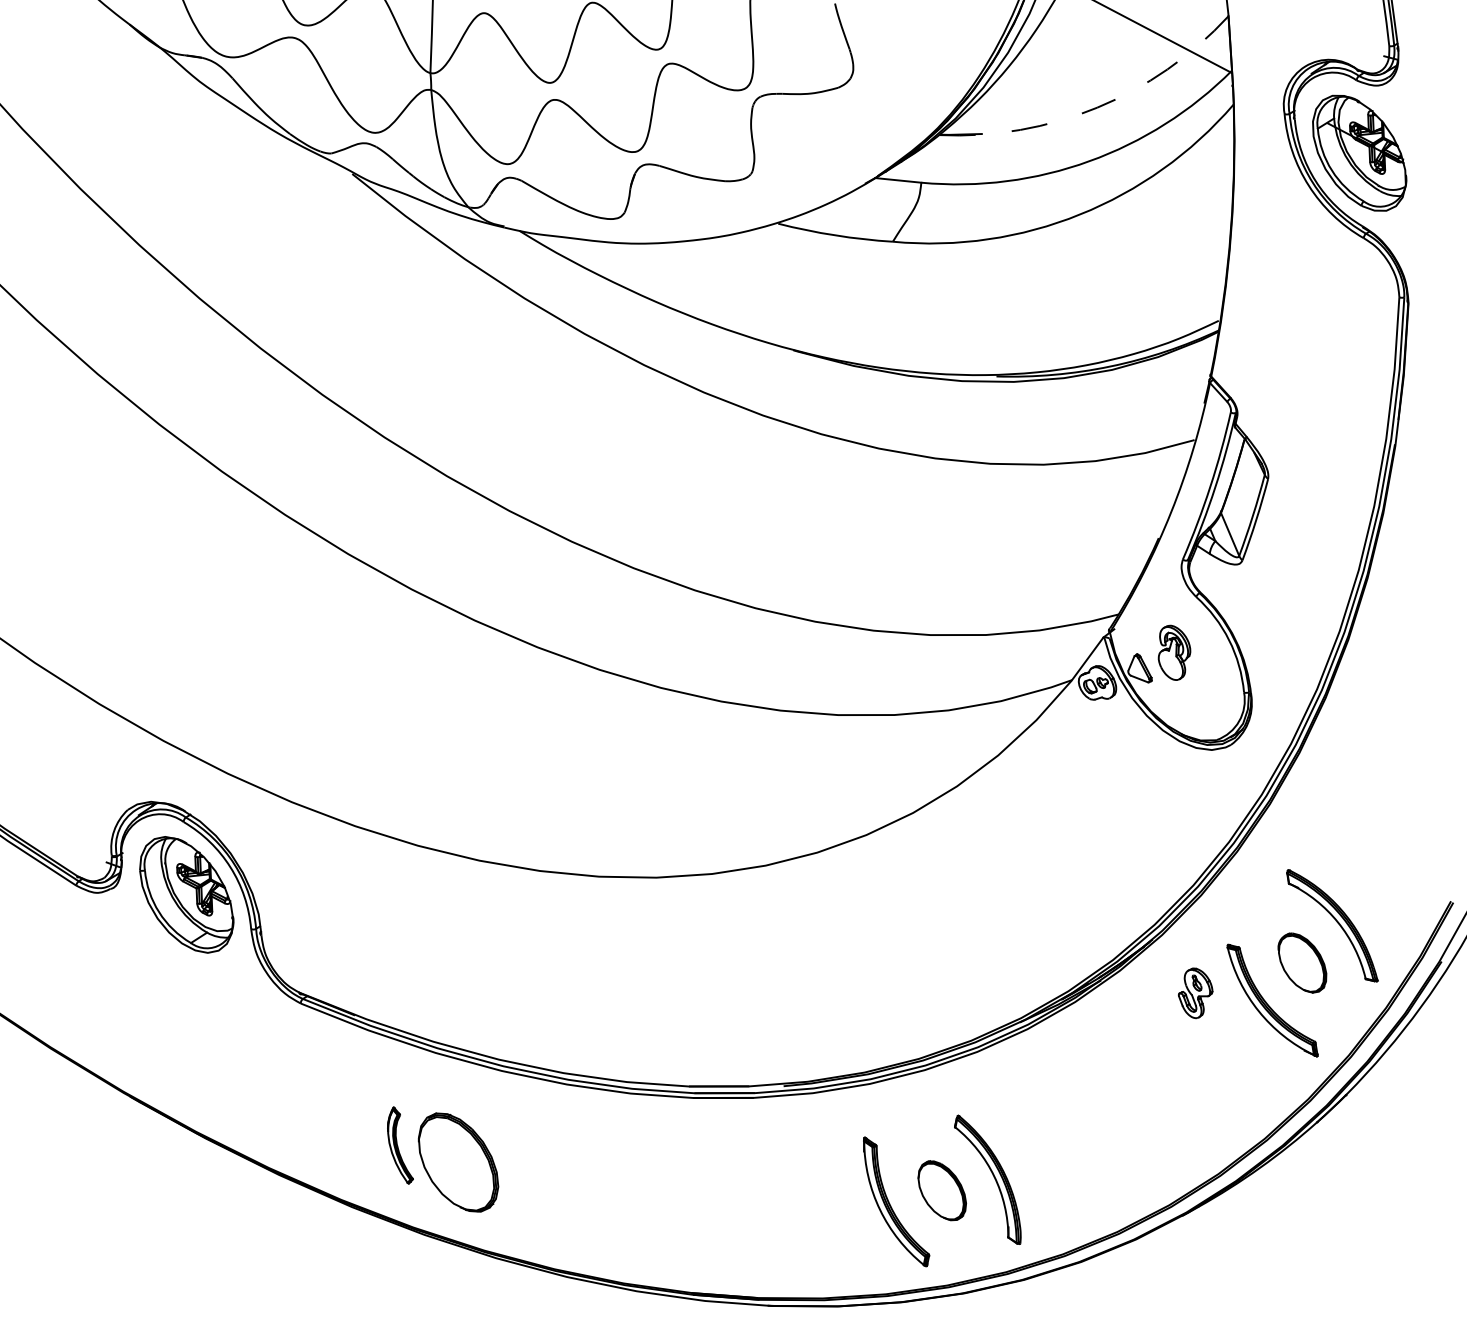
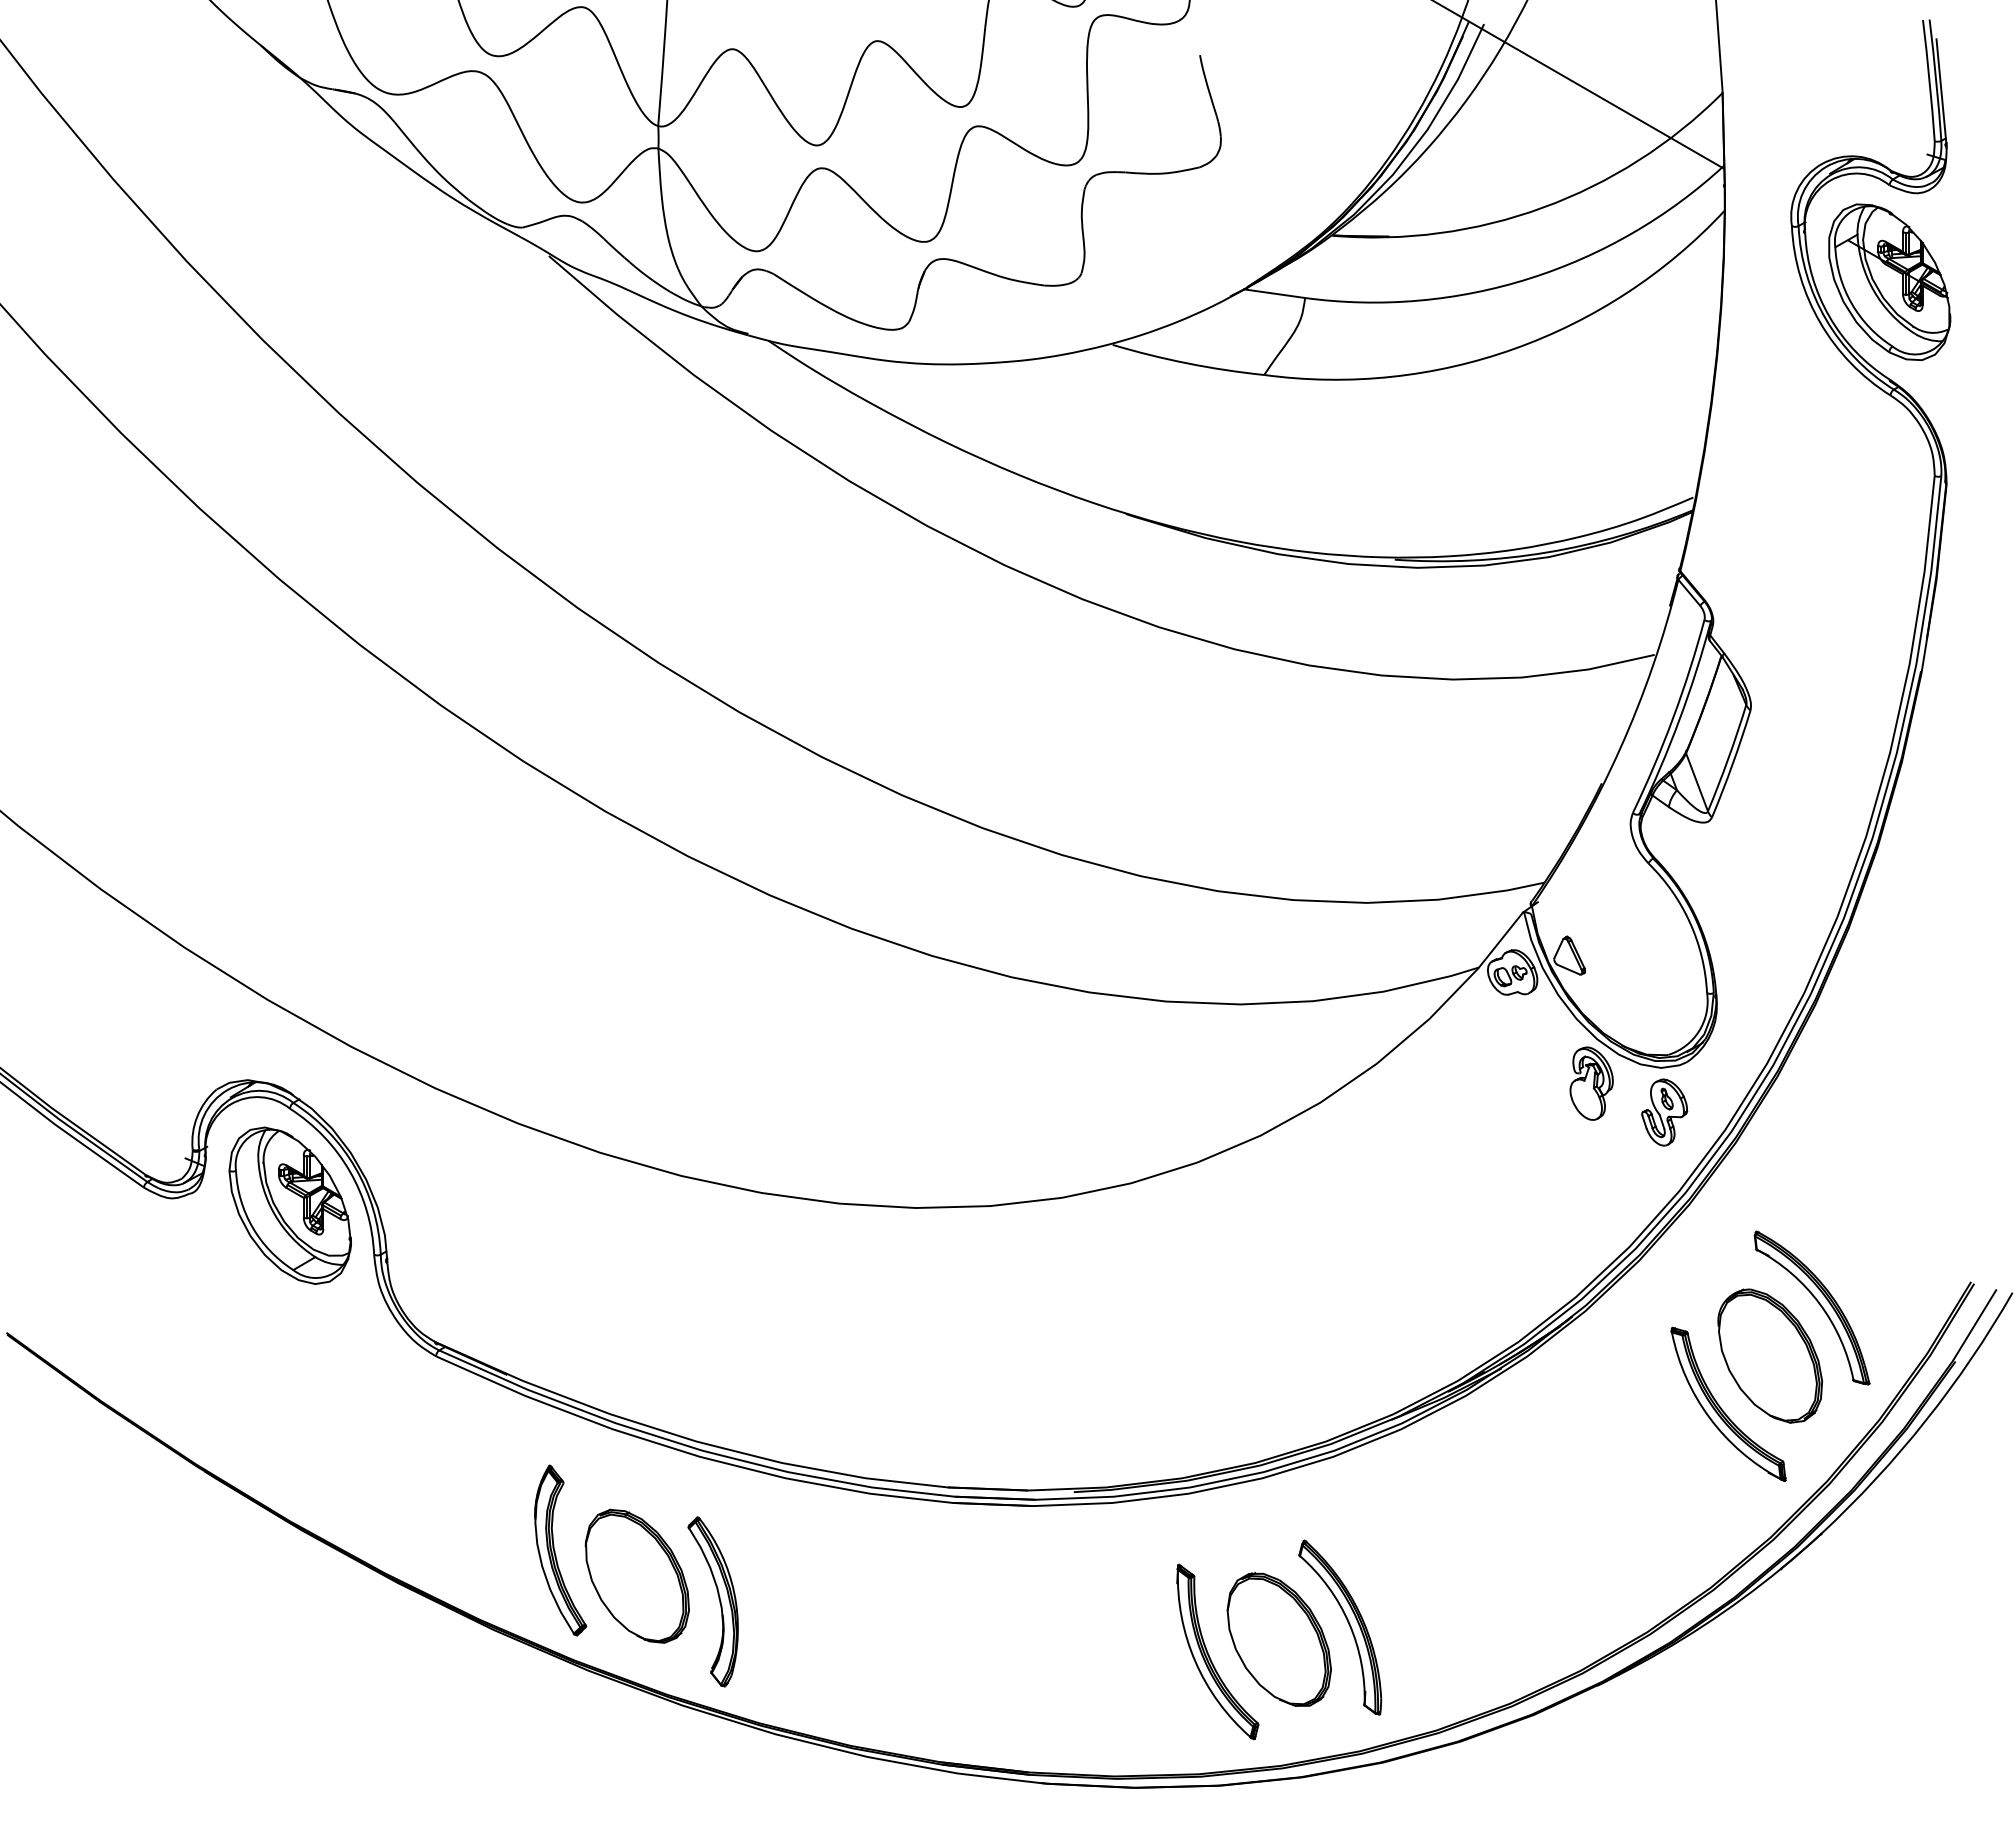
arc: (1097, 107) -> (1543, 207), dashed -> solid
part: (1174, 652) -> (1591, 1083), moved
part: (1302, 962) -> (1770, 1355), size x1.67
part: (1195, 993) -> (1664, 1112), moved
part: (400, 1145) -> (560, 1550), size x1.67
part: (520, 1177) -> (718, 1599), added
part: (941, 1190) -> (1278, 1639), size x1.67

